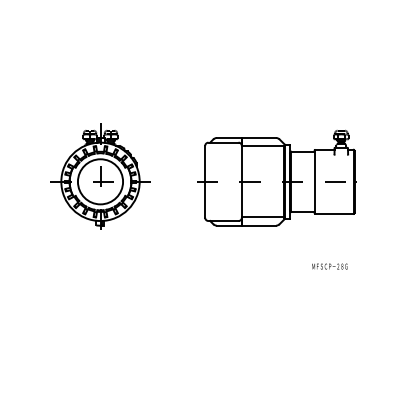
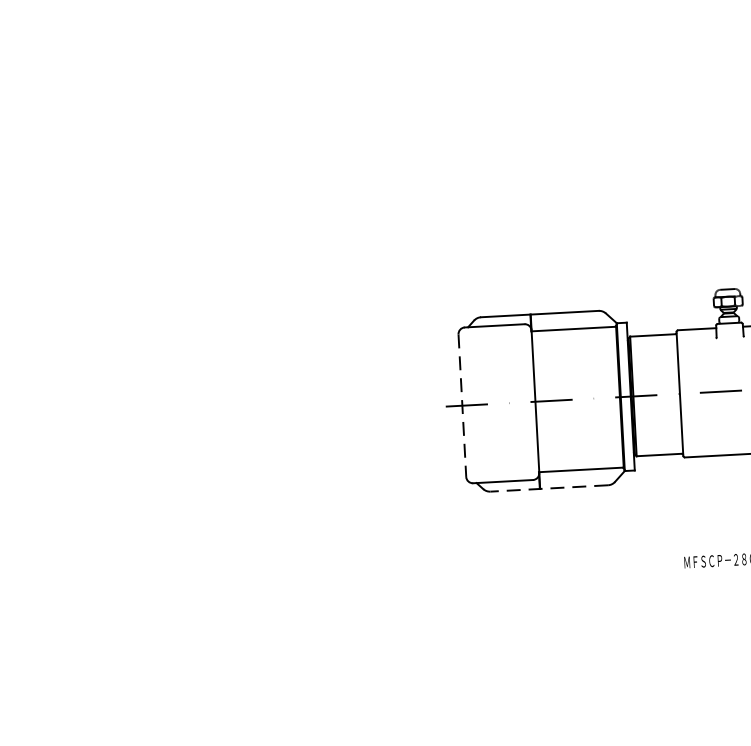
part: (100, 176) -> (253, 406), removed
line: (205, 181) -> (463, 405), solid -> dashed
line: (246, 225) -> (549, 488), solid -> dashed

